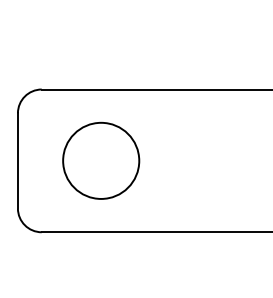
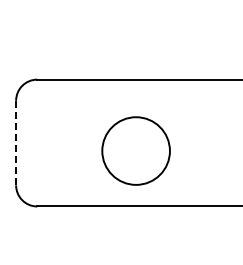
line: (18, 160) -> (16, 142), solid -> dashed
circle: (100, 160) -> (135, 150), moved

